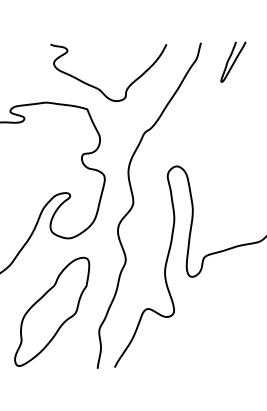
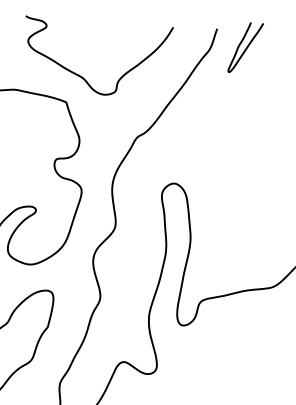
curve: (233, 61) -> (245, 47), moved

